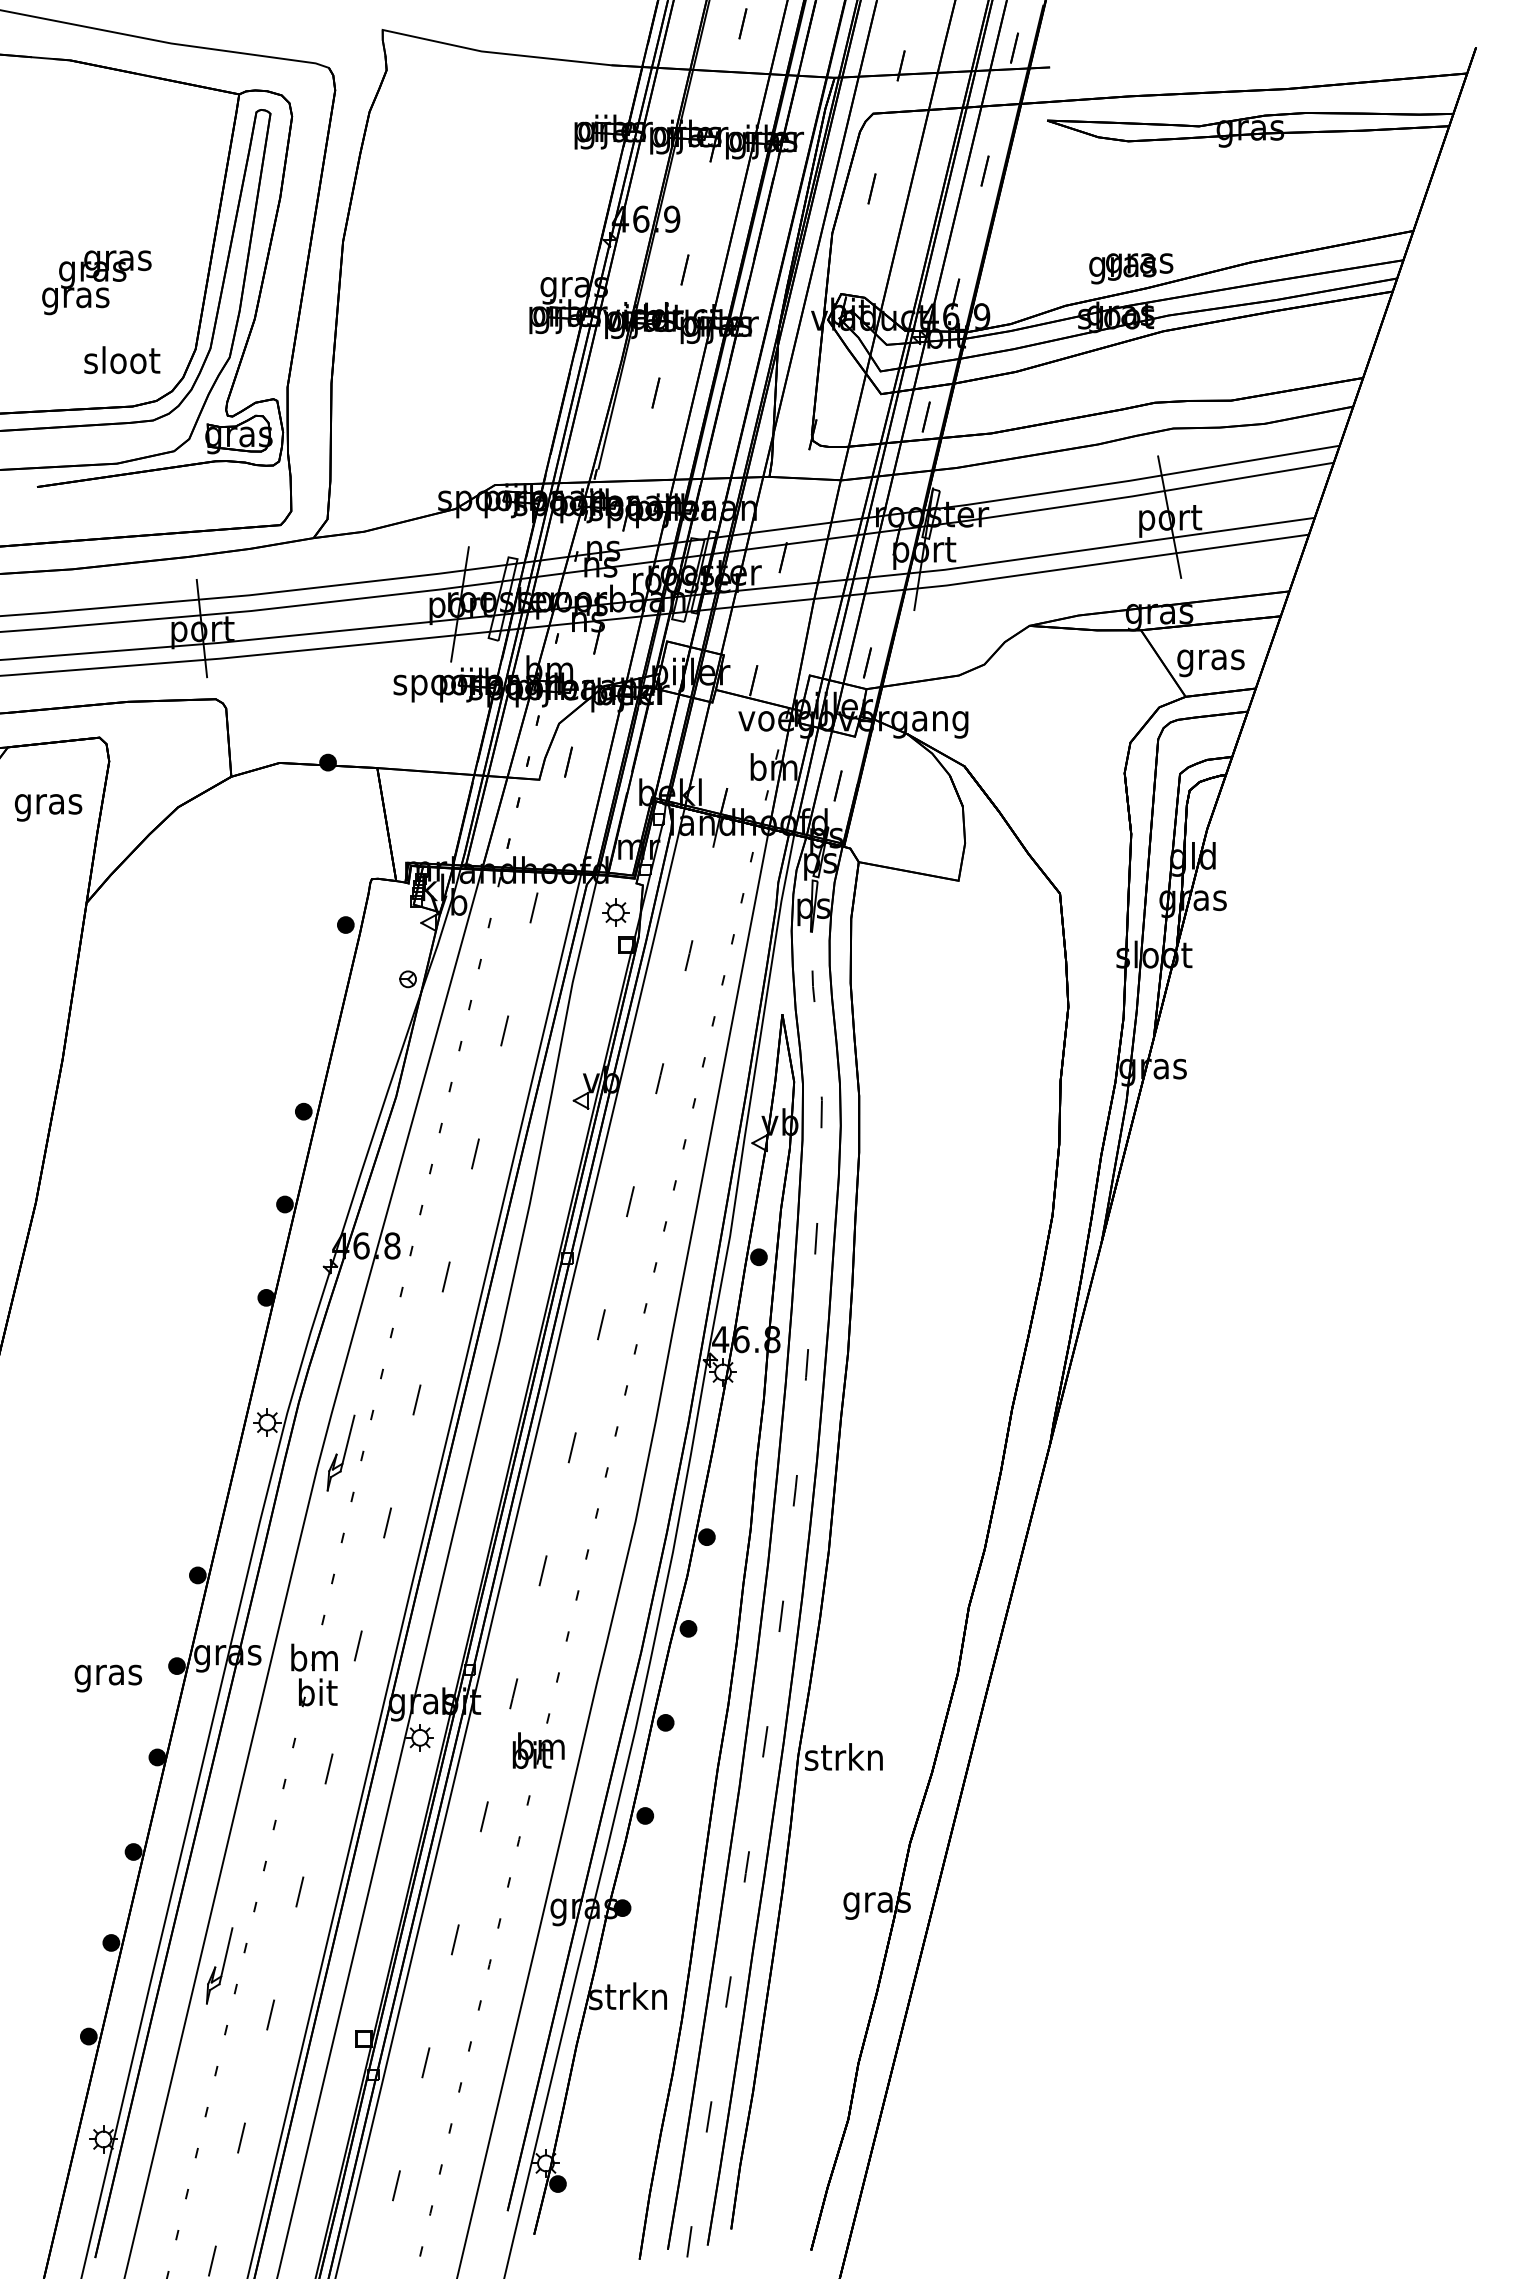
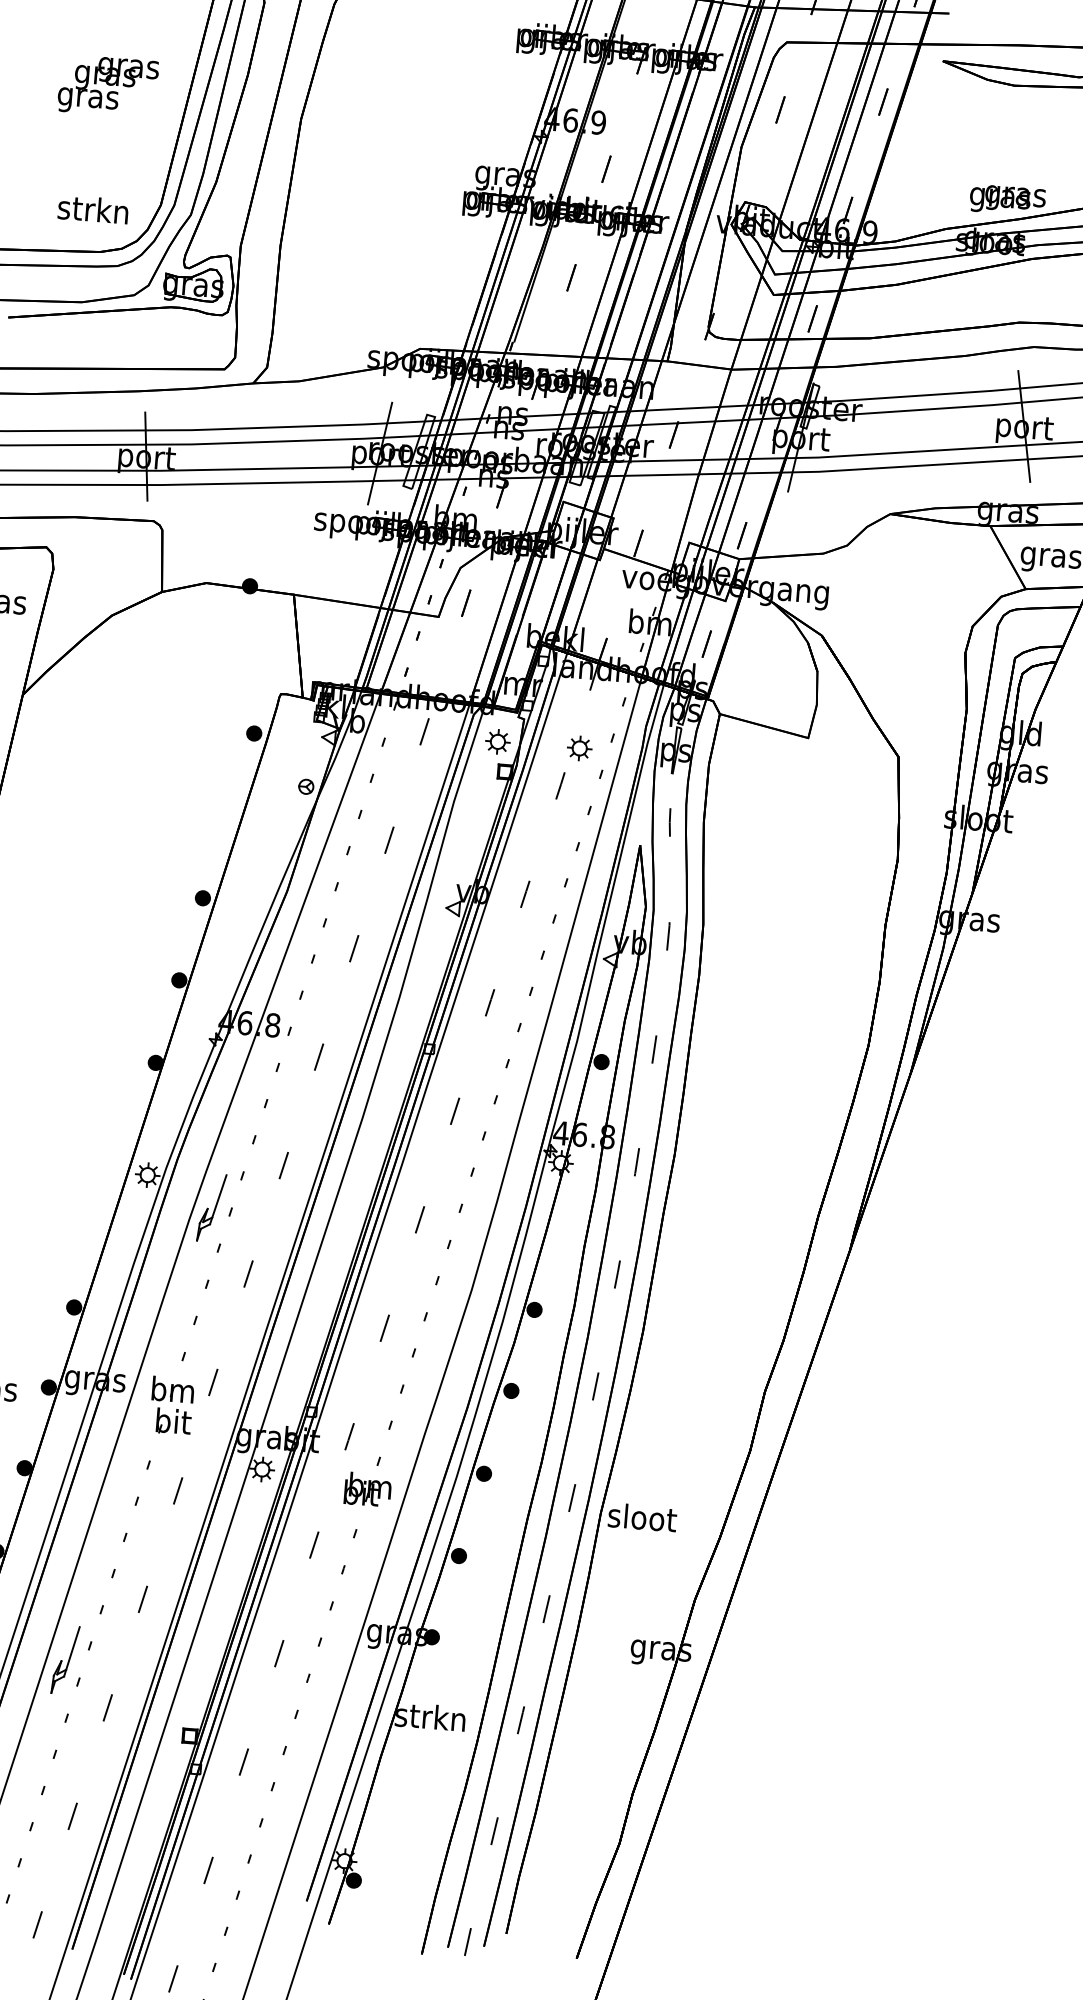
text: (96, 282) -> (107, 86), moved
text: (121, 360) -> (93, 209), sloot -> strkn
part: (706, 912) -> (579, 748), added
text: (843, 1756) -> (641, 1516), strkn -> sloot

